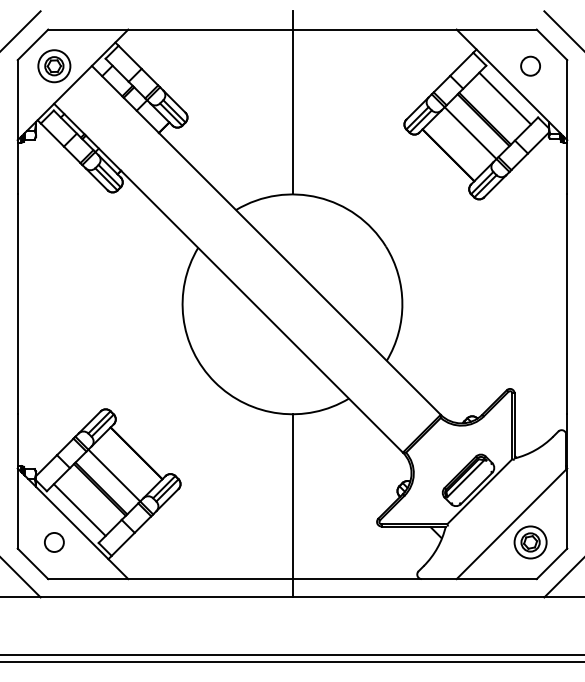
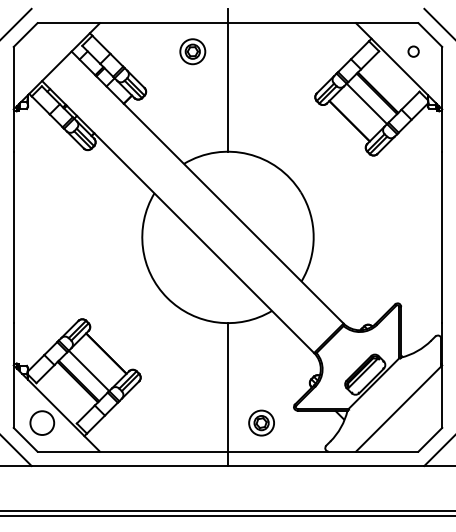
circle: (530, 65) -> (413, 51), size x0.7
part: (54, 66) -> (192, 51), moved
line: (505, 98) -> (394, 76), removed
line: (79, 509) -> (61, 397), removed
circle: (53, 542) -> (41, 423), size x1.6
part: (530, 542) -> (261, 423), moved

